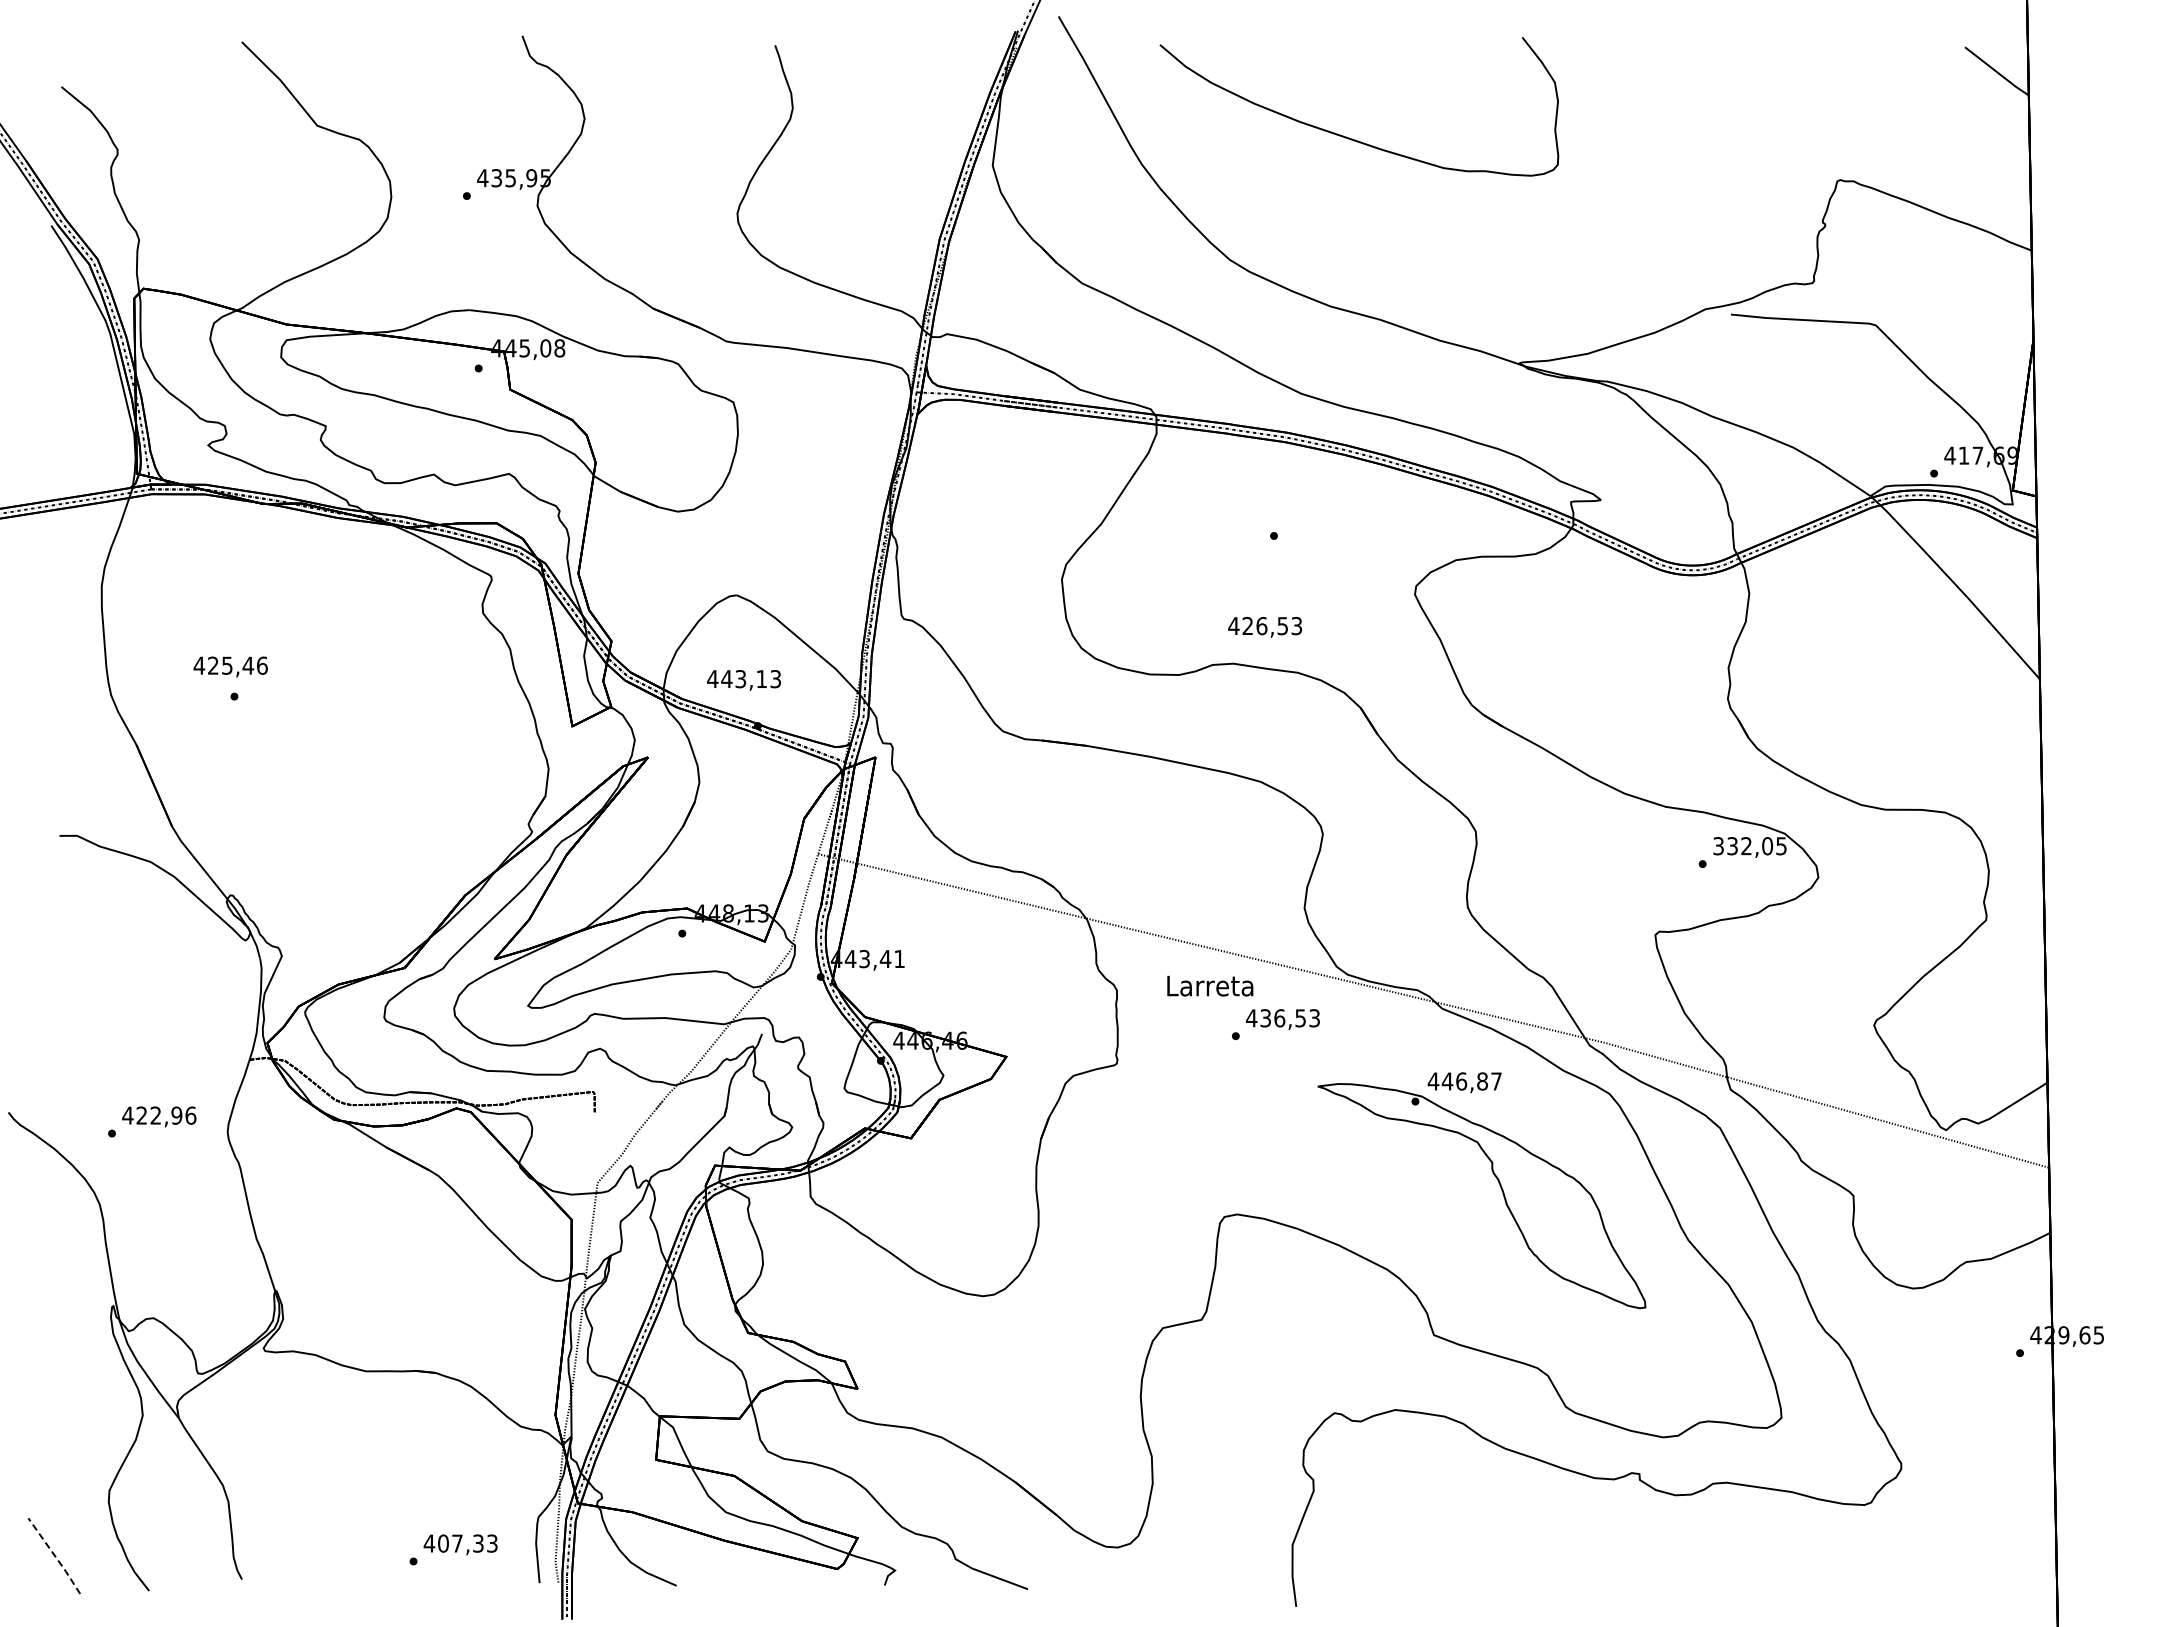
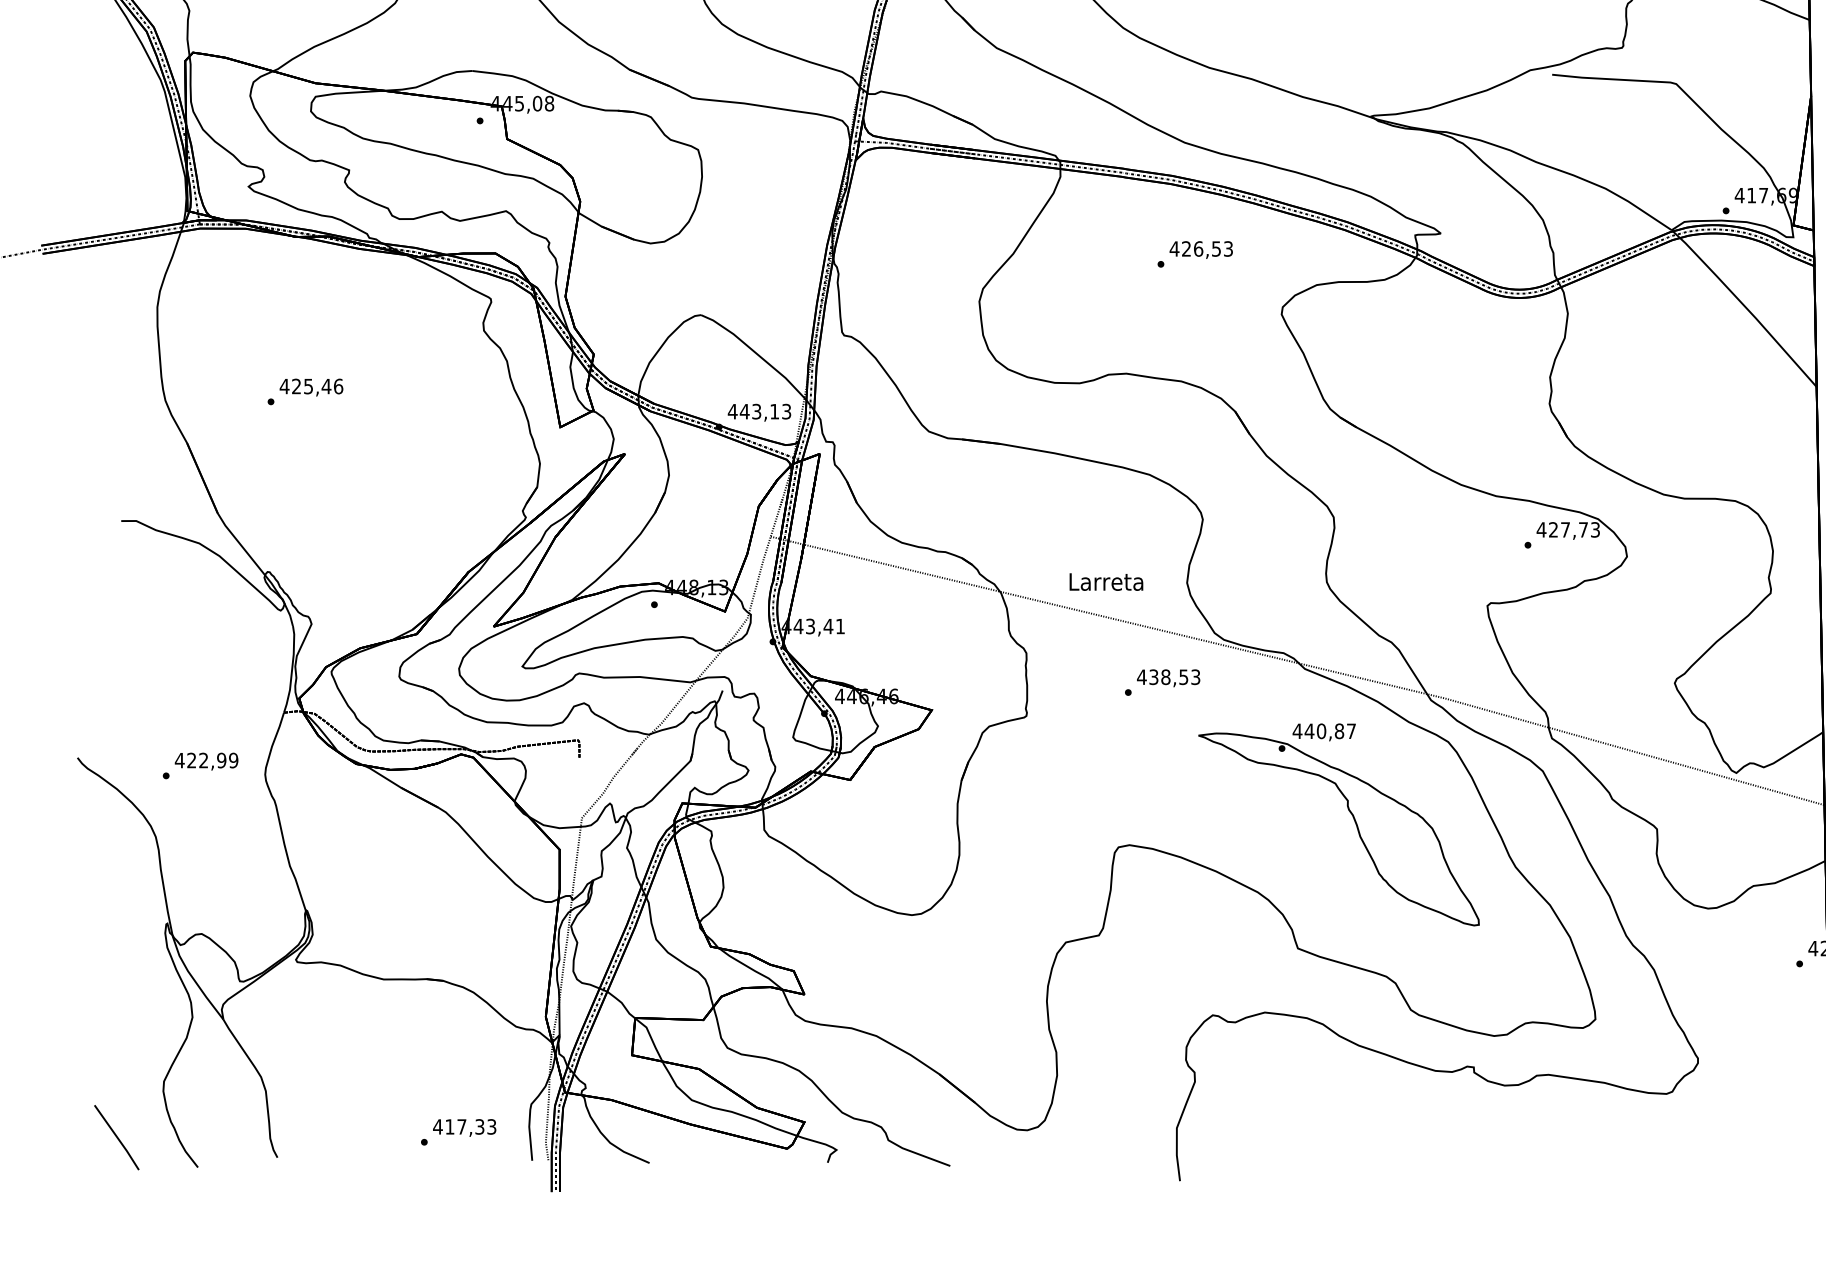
text: (1264, 627) -> (1200, 250), moved
text: (230, 666) -> (311, 387), moved
text: (743, 680) -> (759, 412), moved
text: (1749, 846) -> (1568, 530), 332,05 -> 427,73
text: (1210, 985) -> (1106, 581), moved
text: (1279, 1018) -> (1165, 677), 436,53 -> 438,53
text: (1461, 1081) -> (1321, 731), 446,87 -> 440,87
text: (190, 1115) -> (233, 760), 422,96 -> 422,99
text: (443, 1543) -> (449, 1126), 407,33 -> 417,33
line: (55, 1556) -> (117, 1137), dashed -> solid

